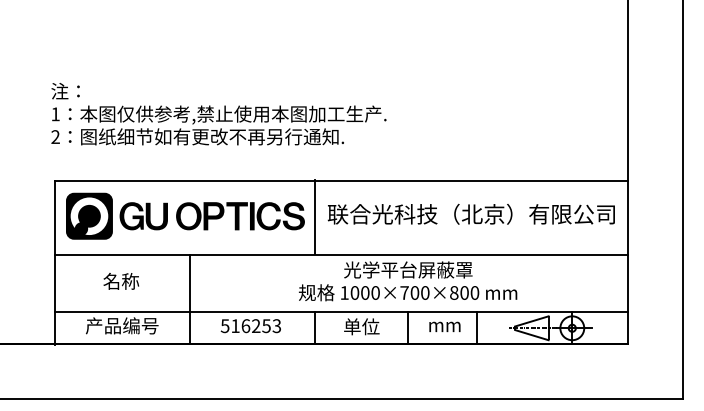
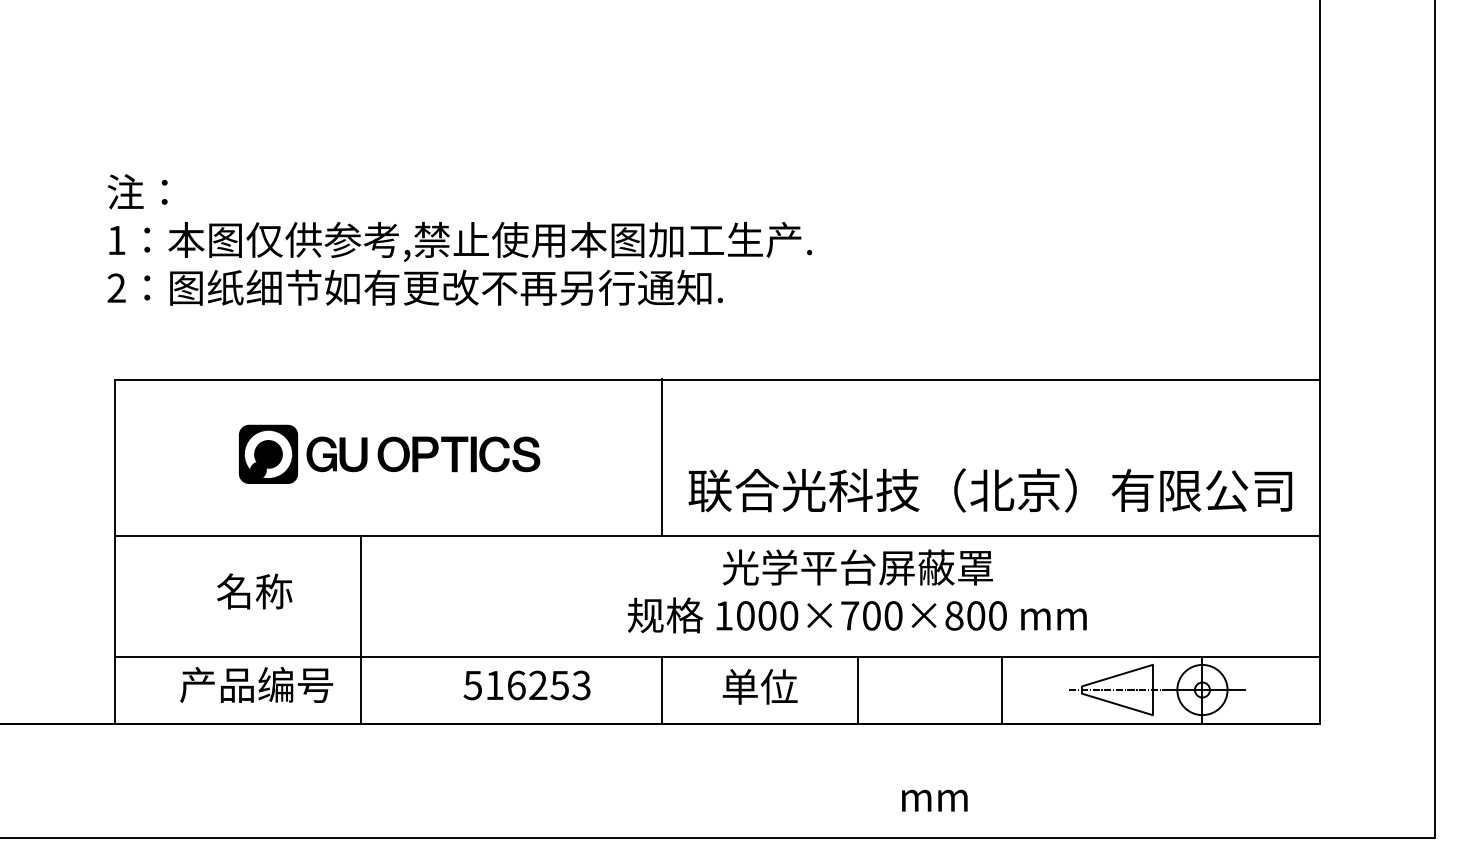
text: (470, 213) -> (988, 488), moved
part: (185, 215) -> (389, 453), size x0.6
line: (189, 299) -> (360, 629), moved
text: (444, 326) -> (933, 799), moved

